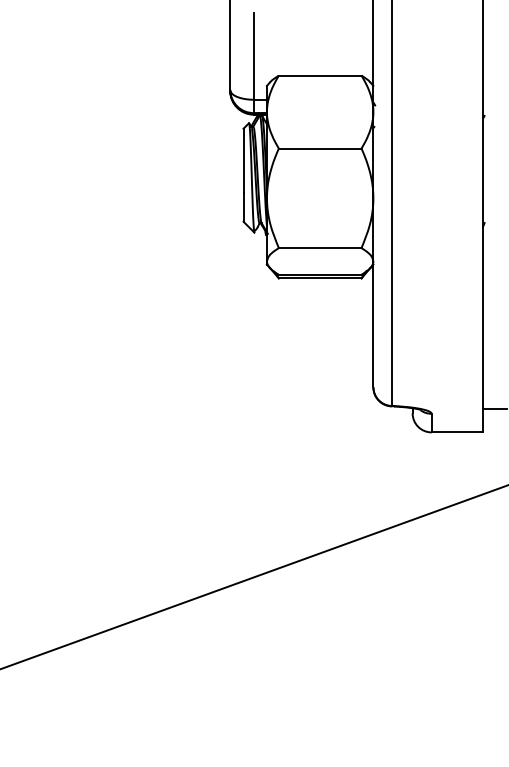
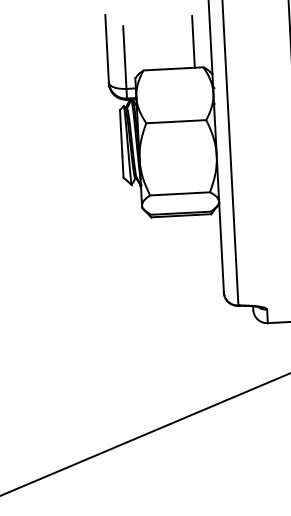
line: (349, 39) -> (193, 41), added

